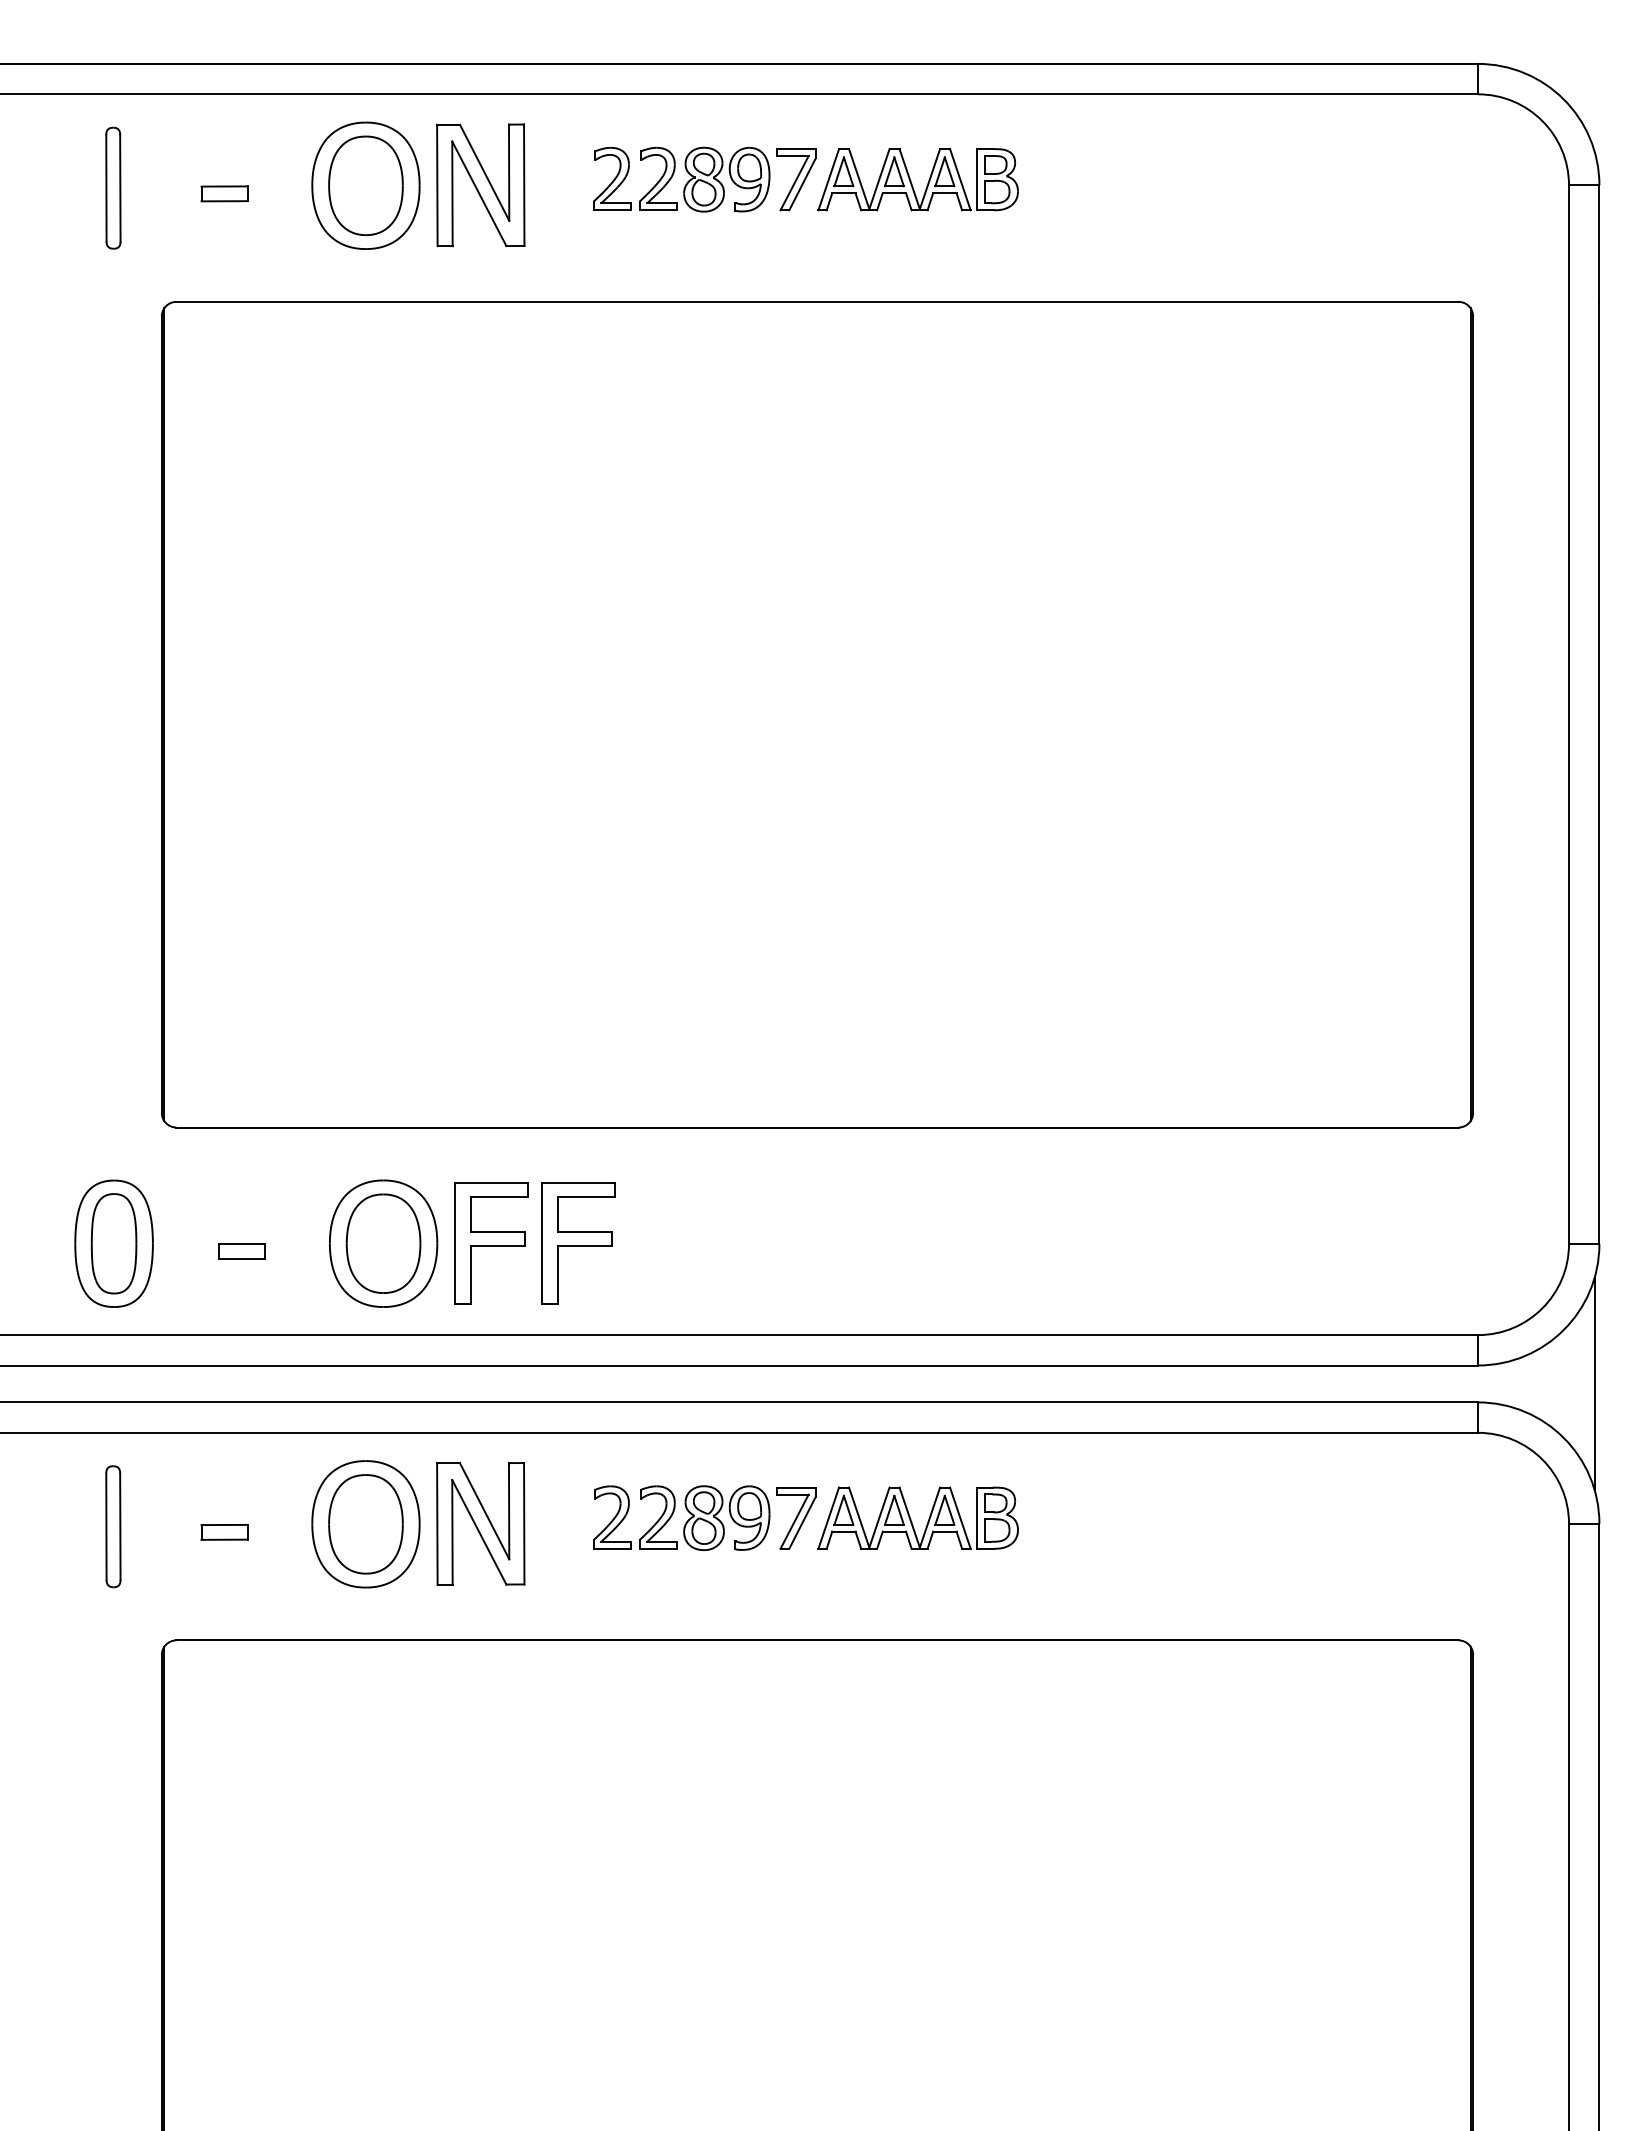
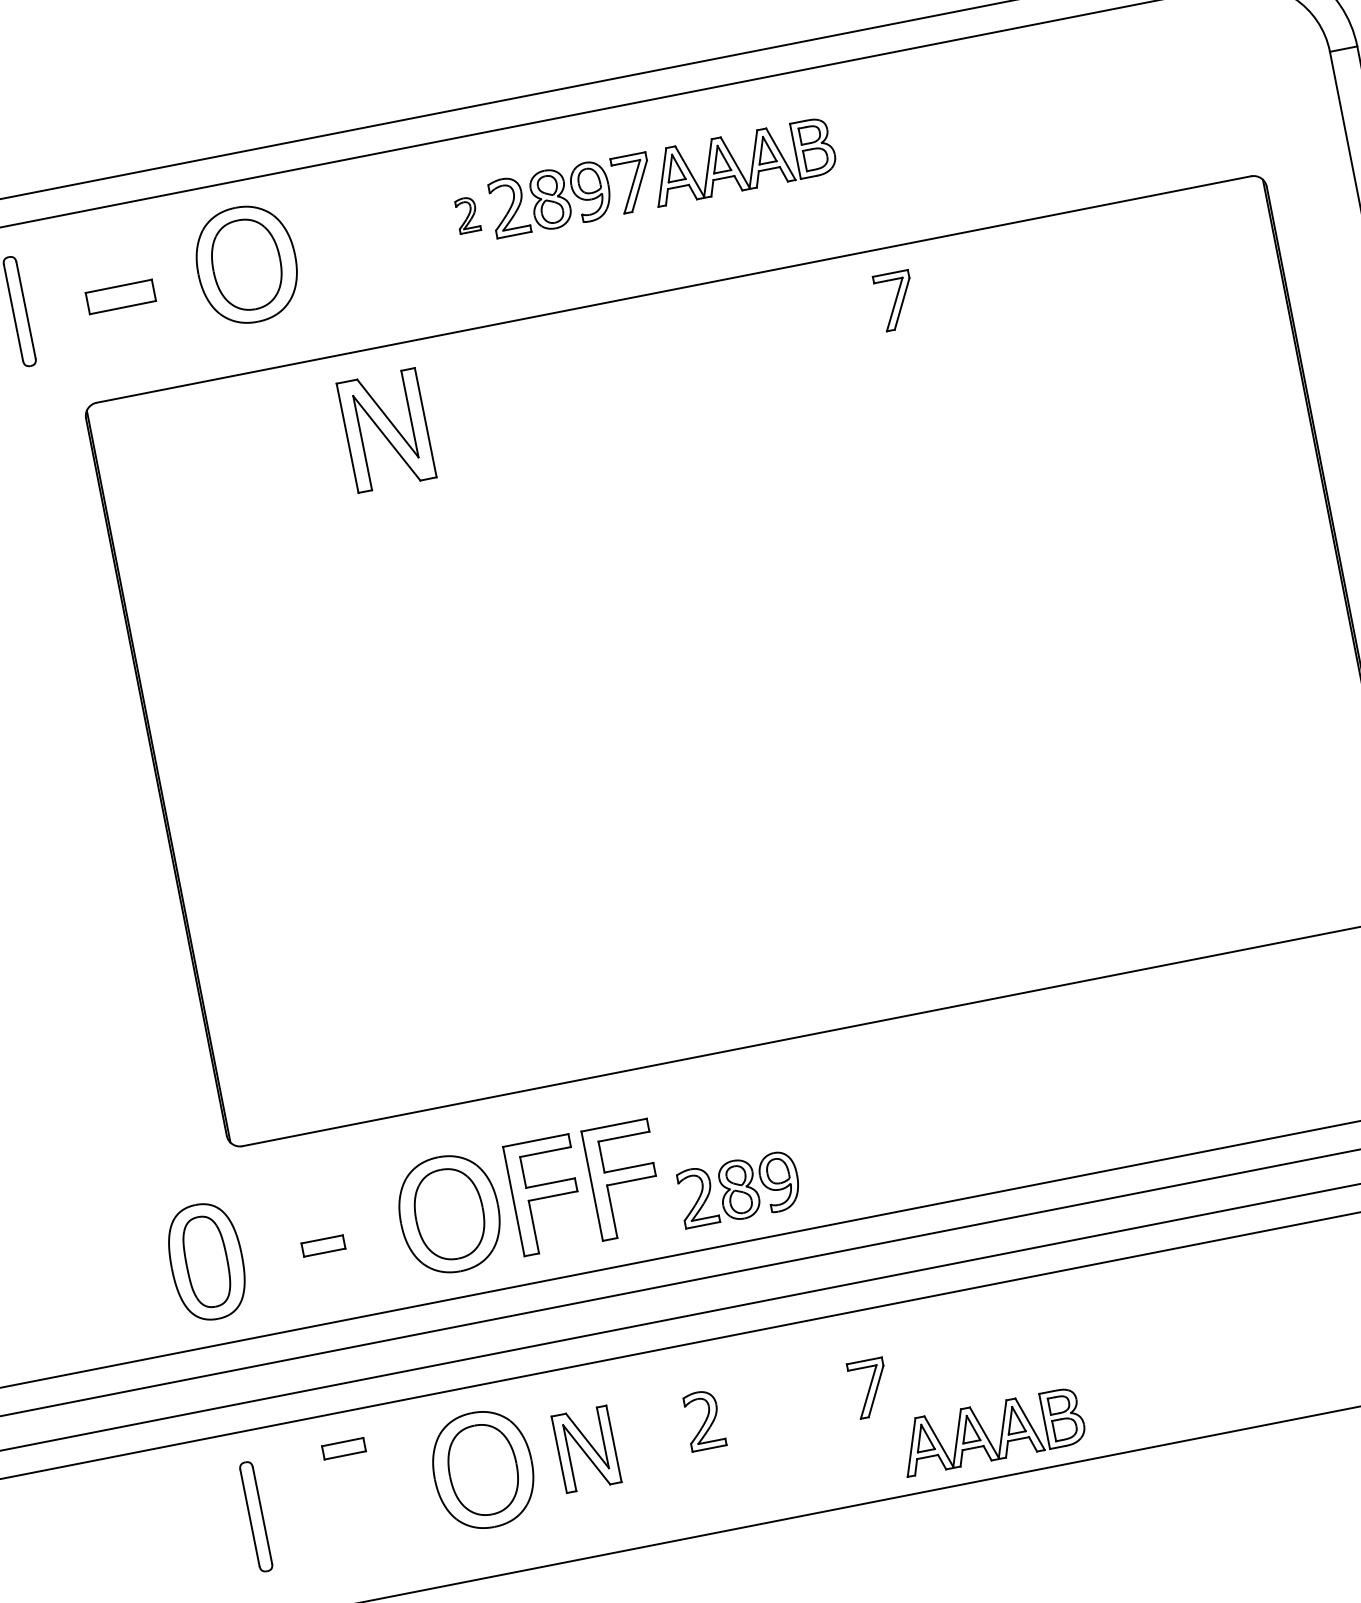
part: (612, 178) -> (467, 214), size x0.6
part: (480, 185) -> (386, 430), moved
part: (224, 193) -> (120, 296), size x1.6
part: (1052, 360) -> (895, 300), added
part: (704, 1517) -> (739, 1189), moved
part: (911, 1519) -> (986, 1434), moved
part: (480, 1523) -> (586, 1449), size x0.7
part: (224, 1532) -> (344, 1448), moved

